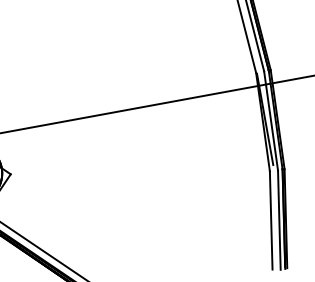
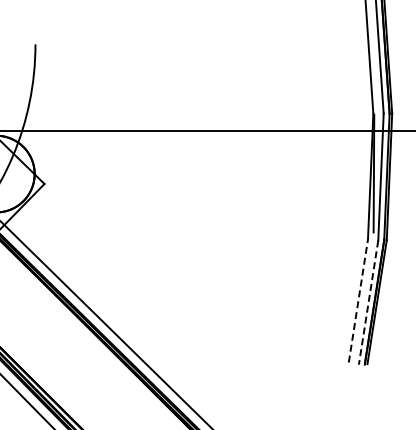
line: (271, 220) -> (358, 300), solid -> dashed
line: (279, 220) -> (368, 302), solid -> dashed

